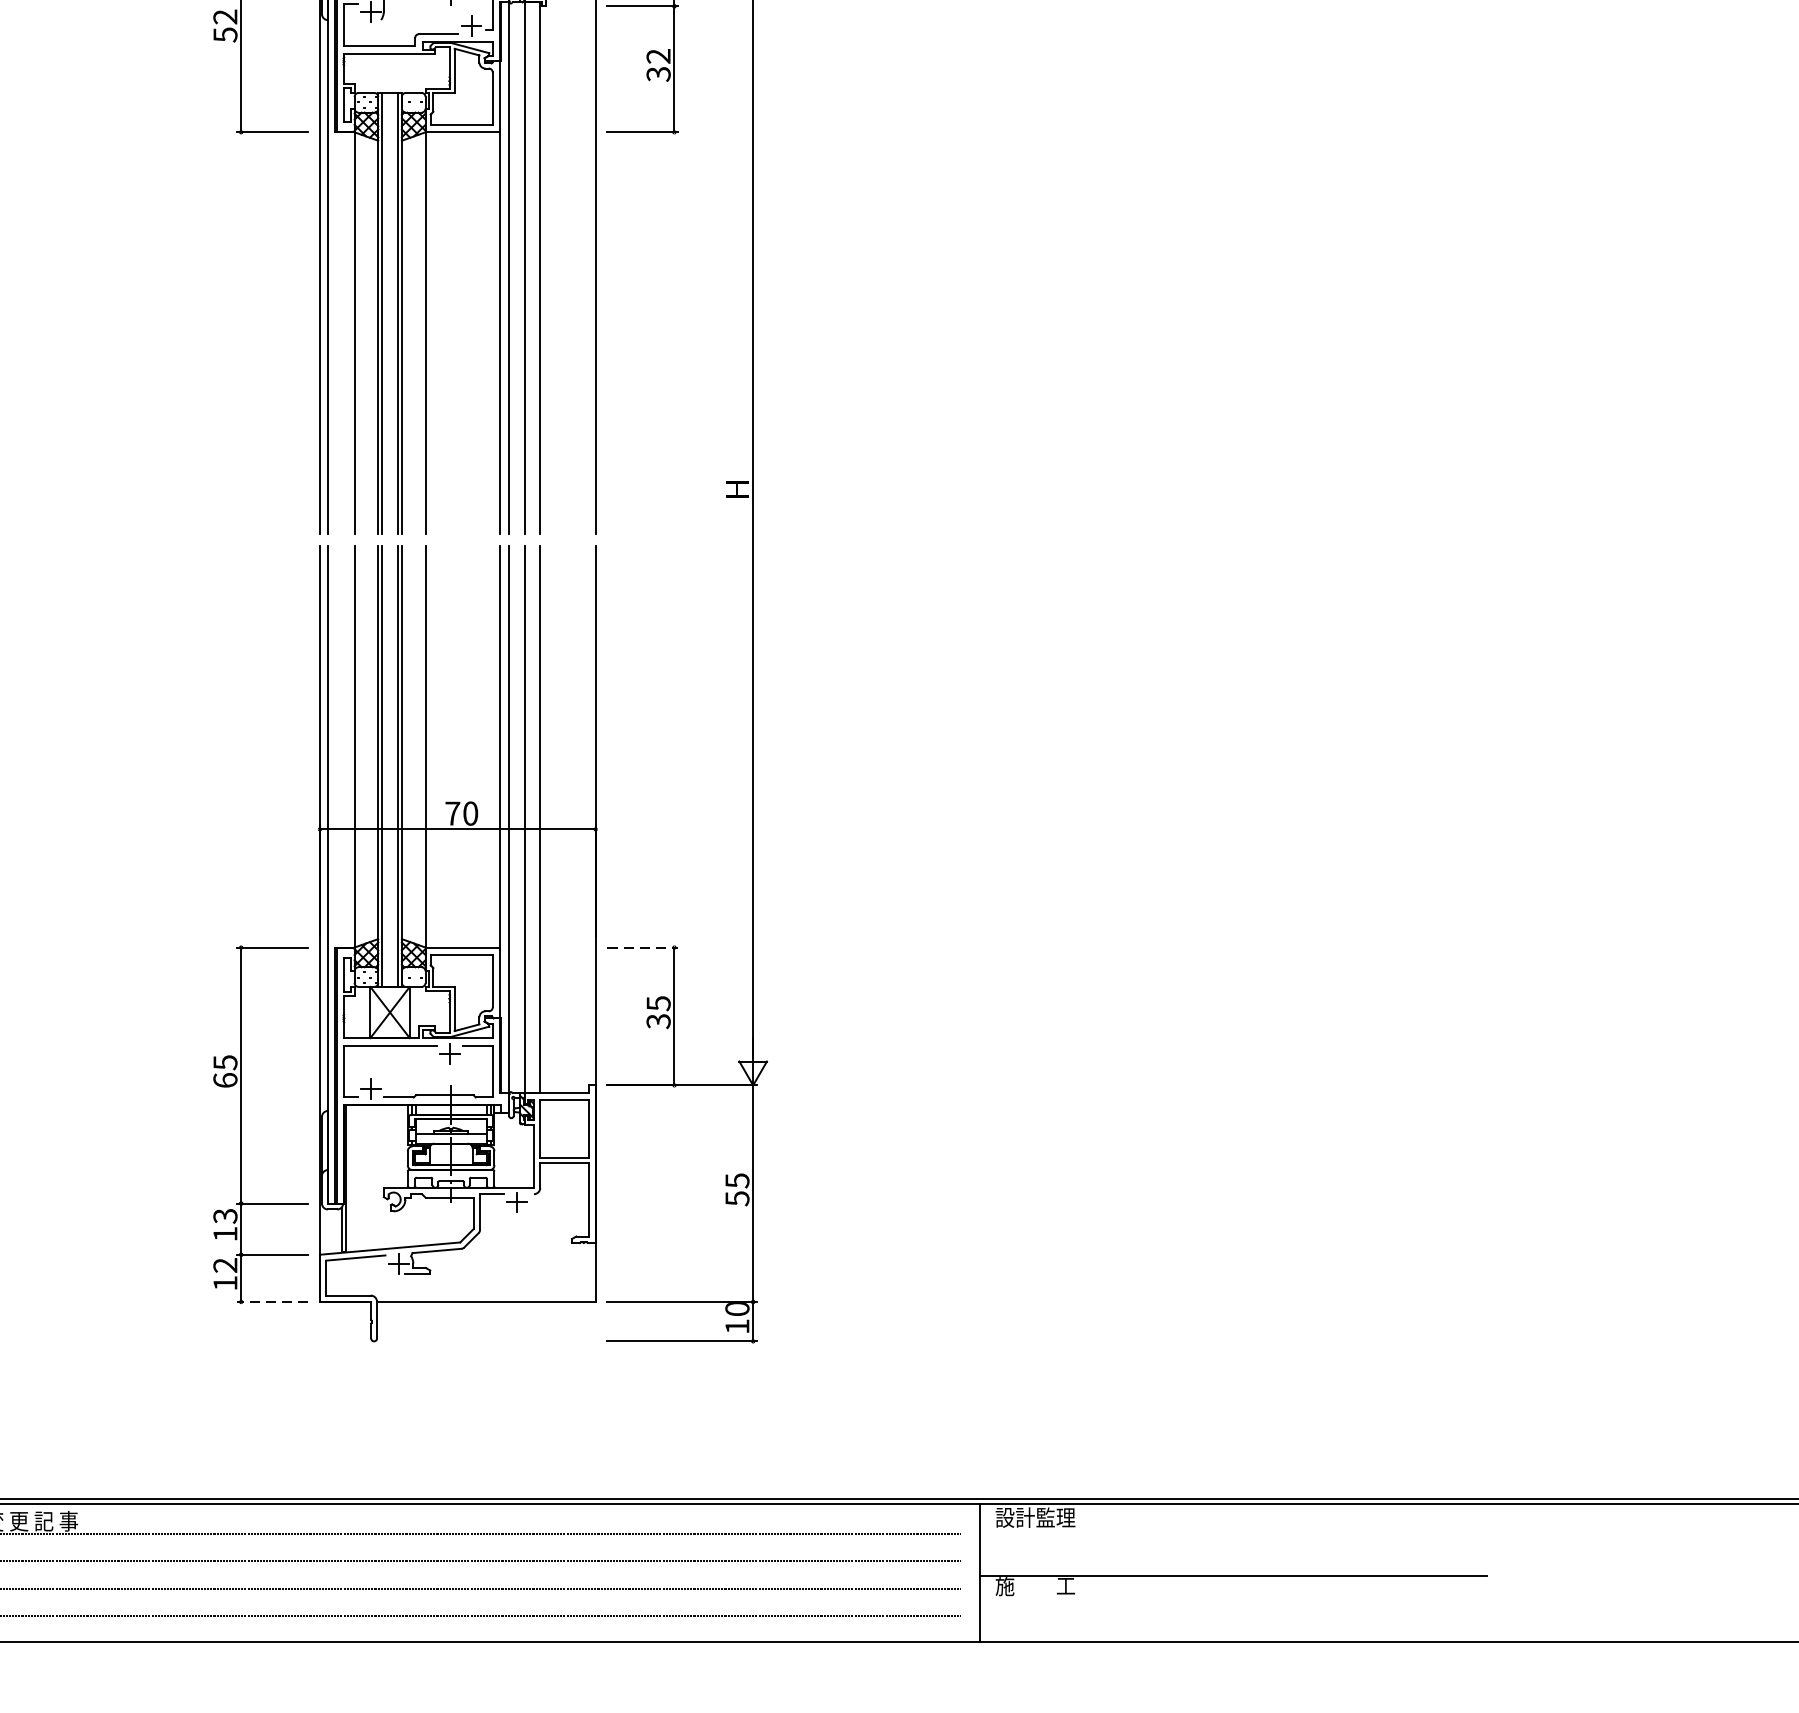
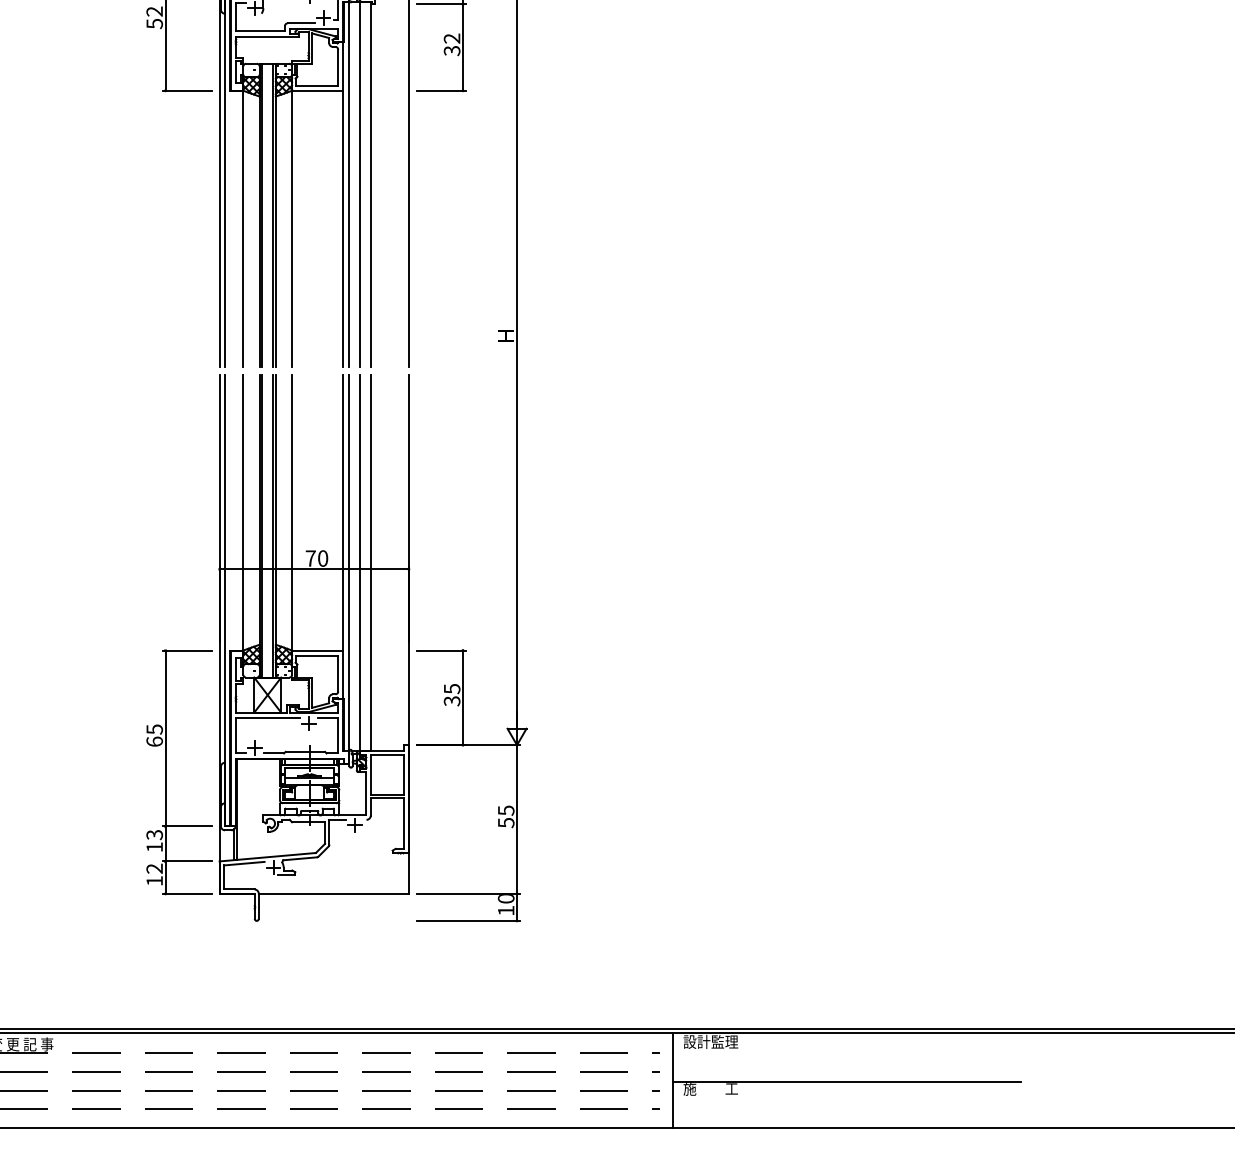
line: (643, 947) -> (441, 650), dashed -> solid
line: (271, 1301) -> (186, 893), dashed -> solid

